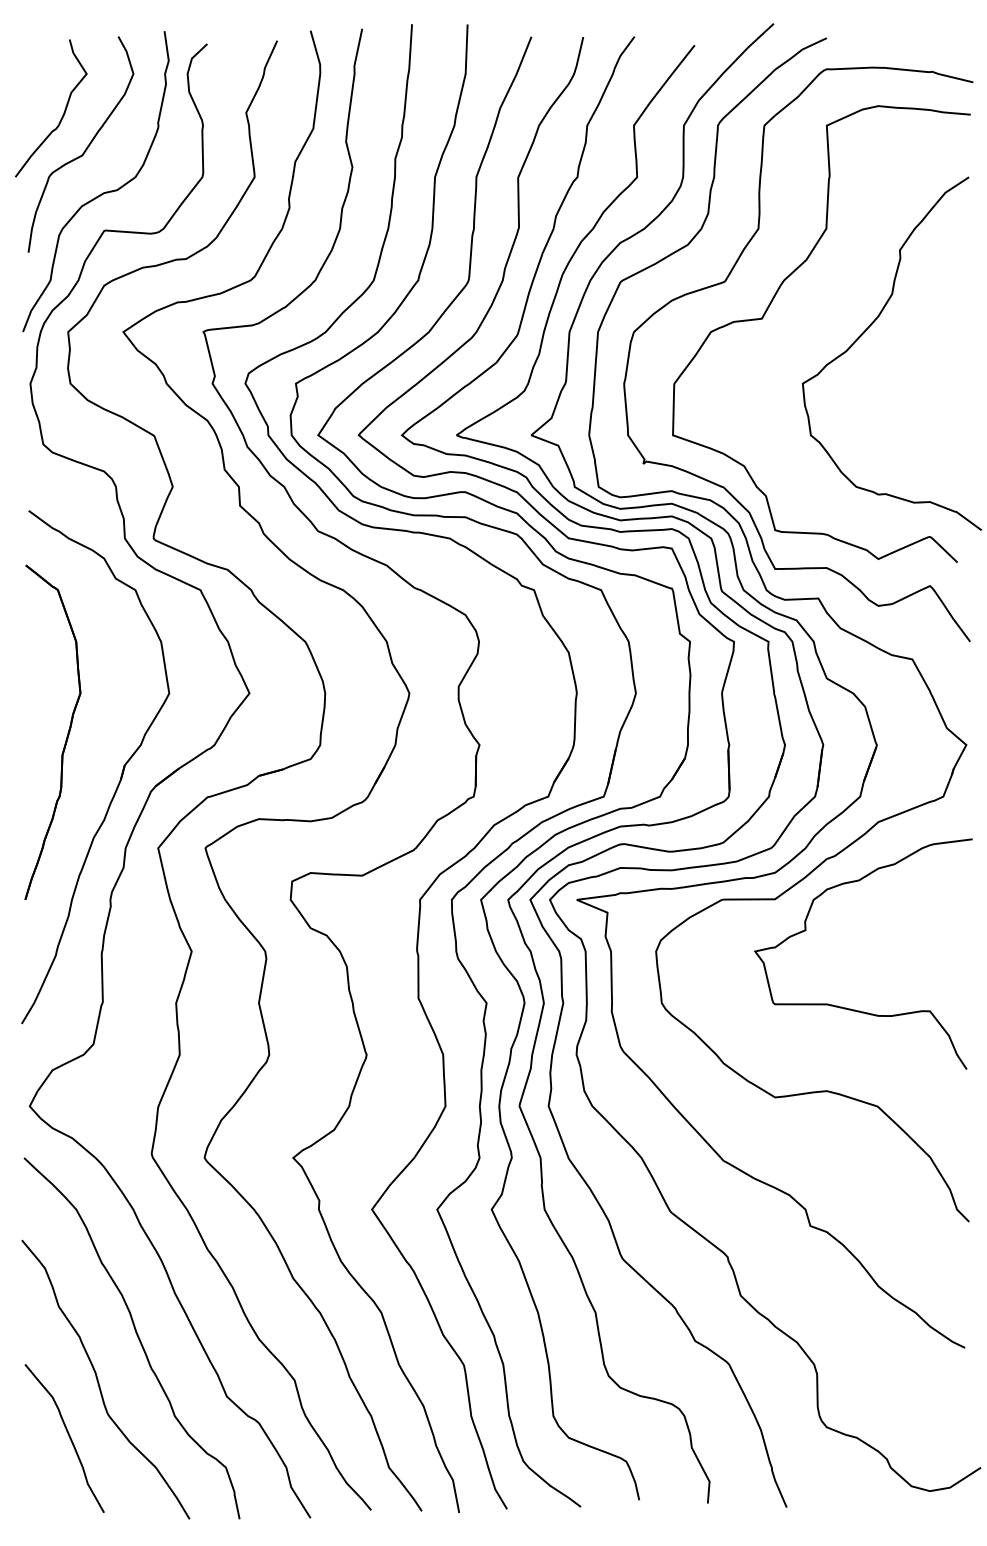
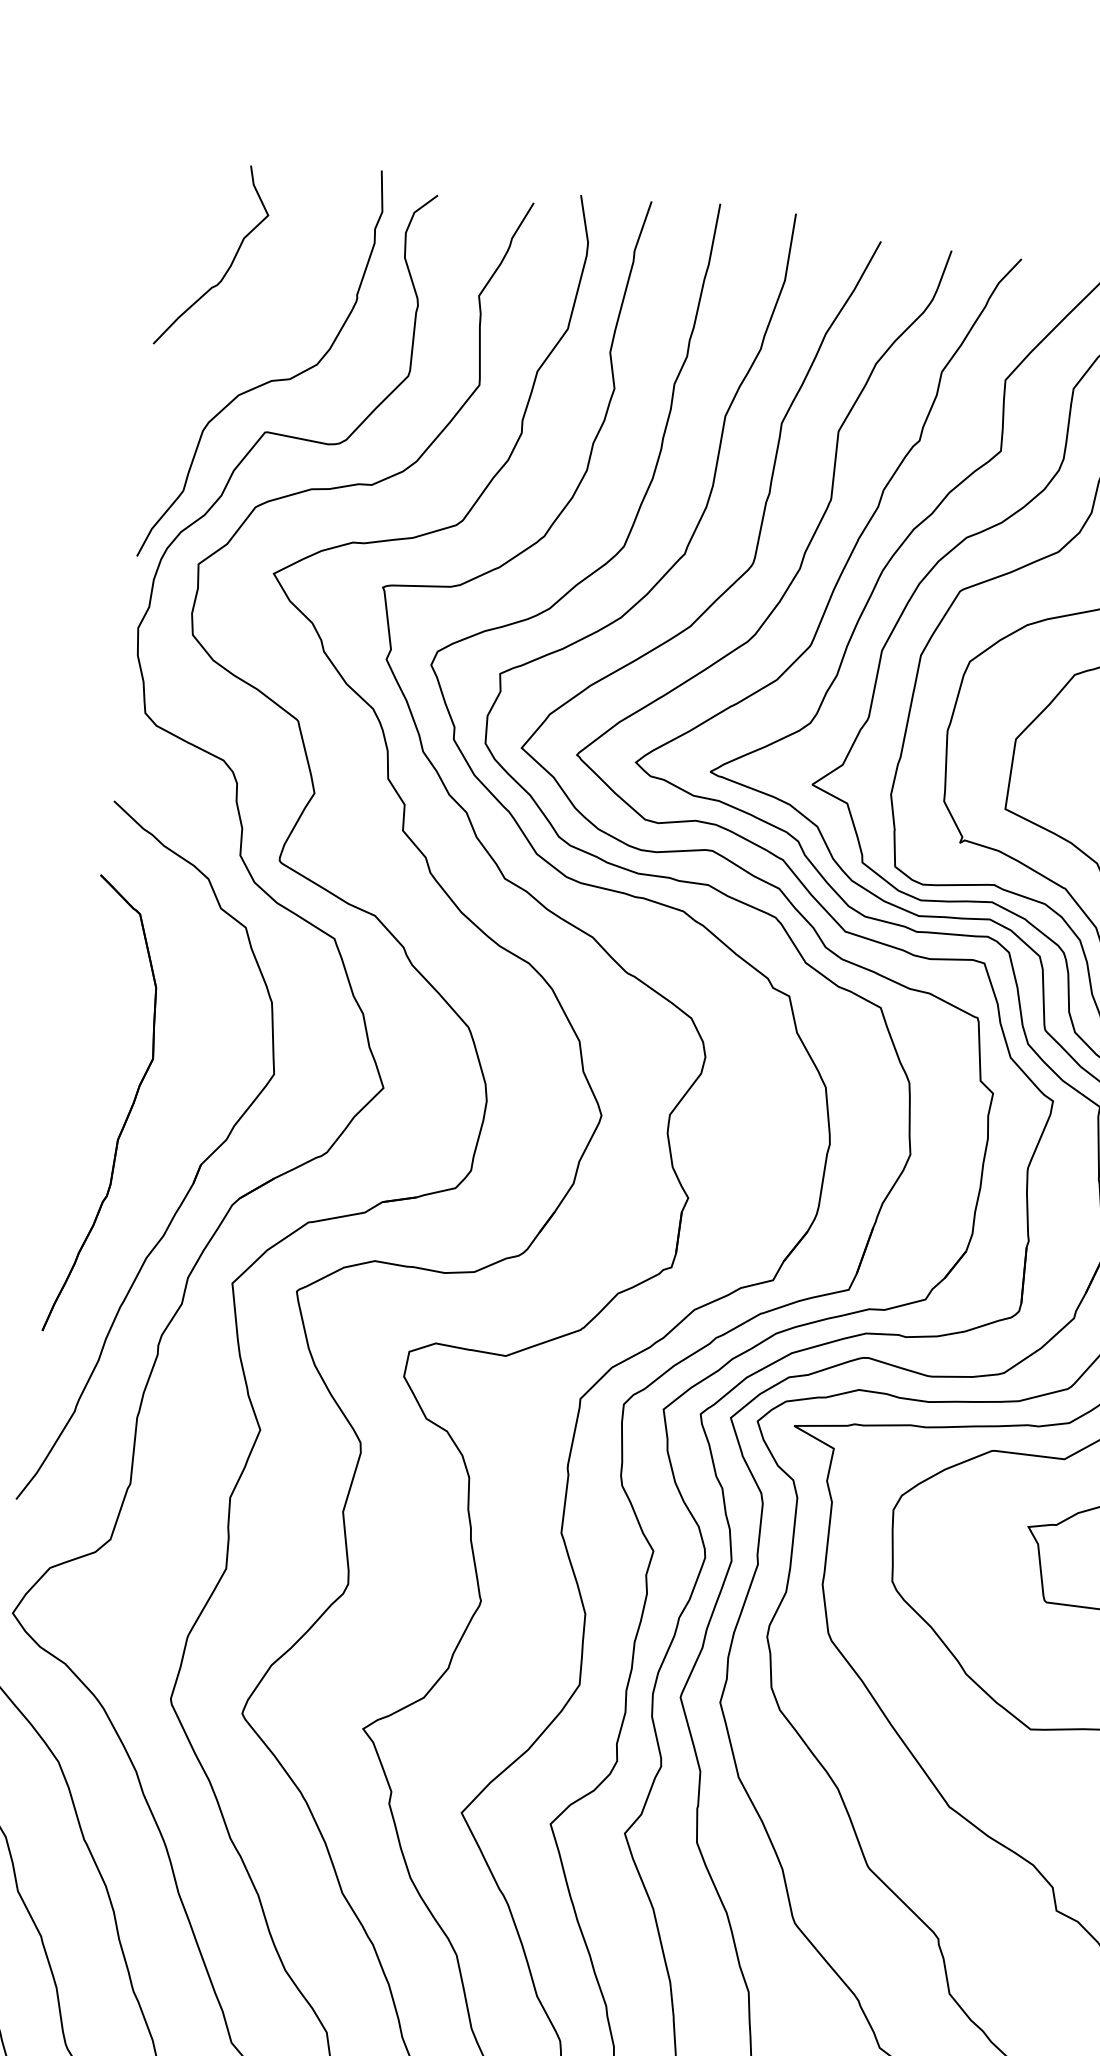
curve: (85, 148) -> (253, 316), removed

